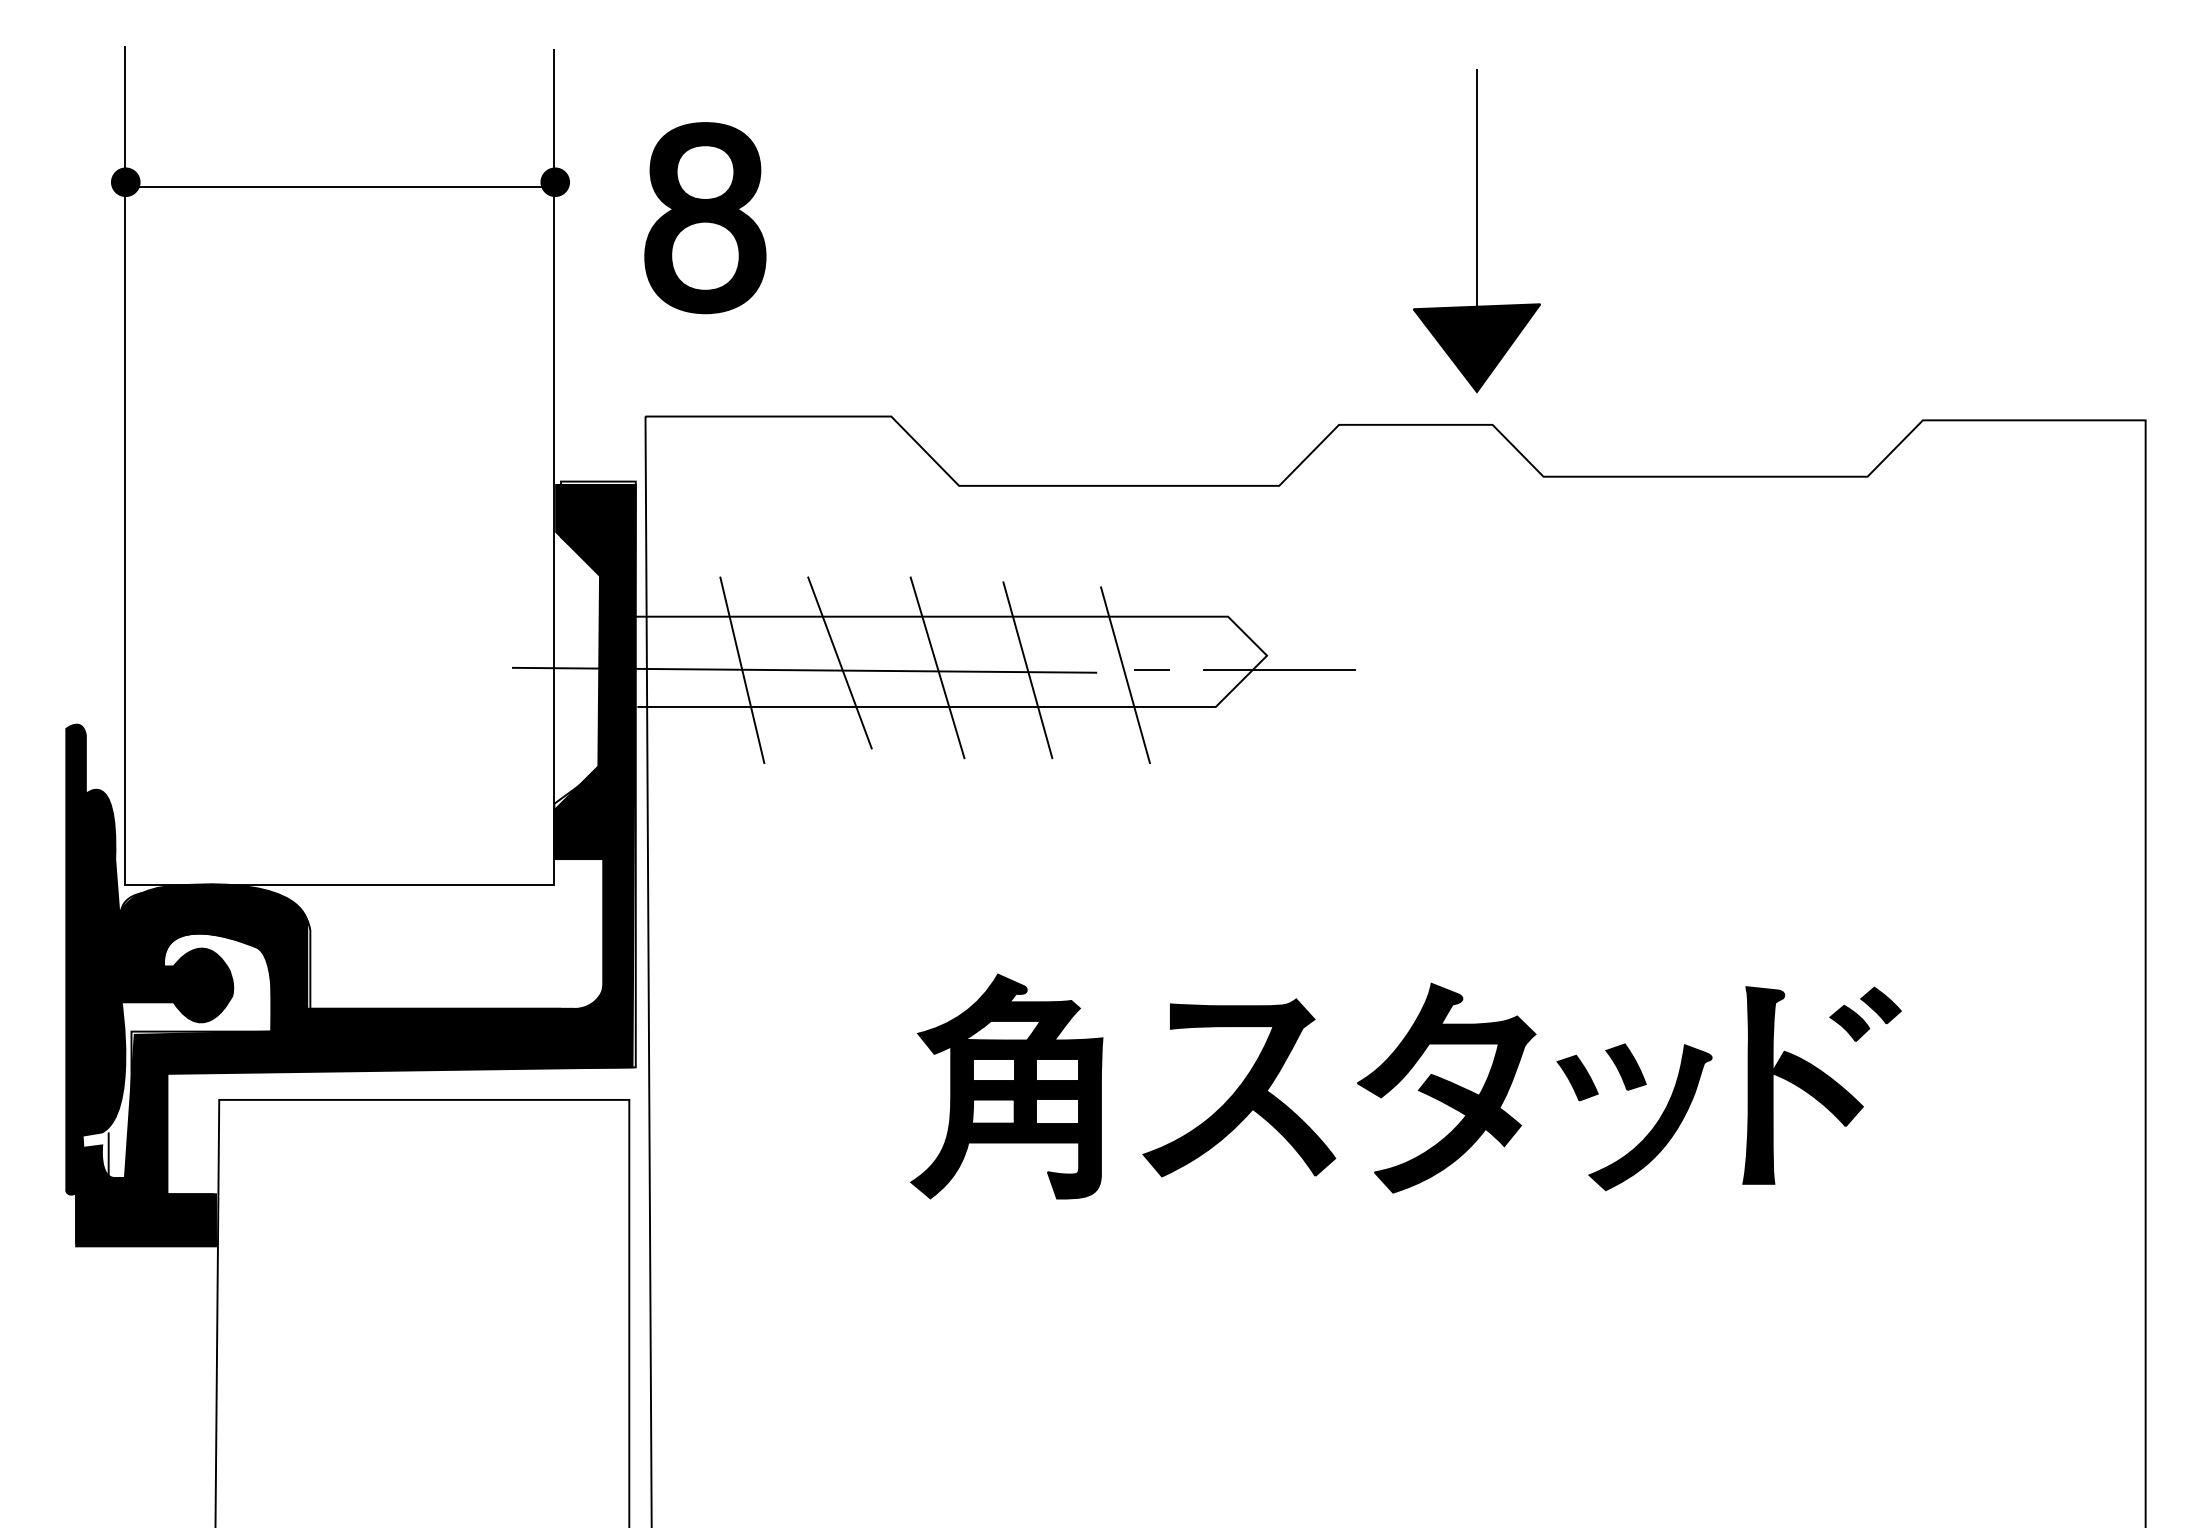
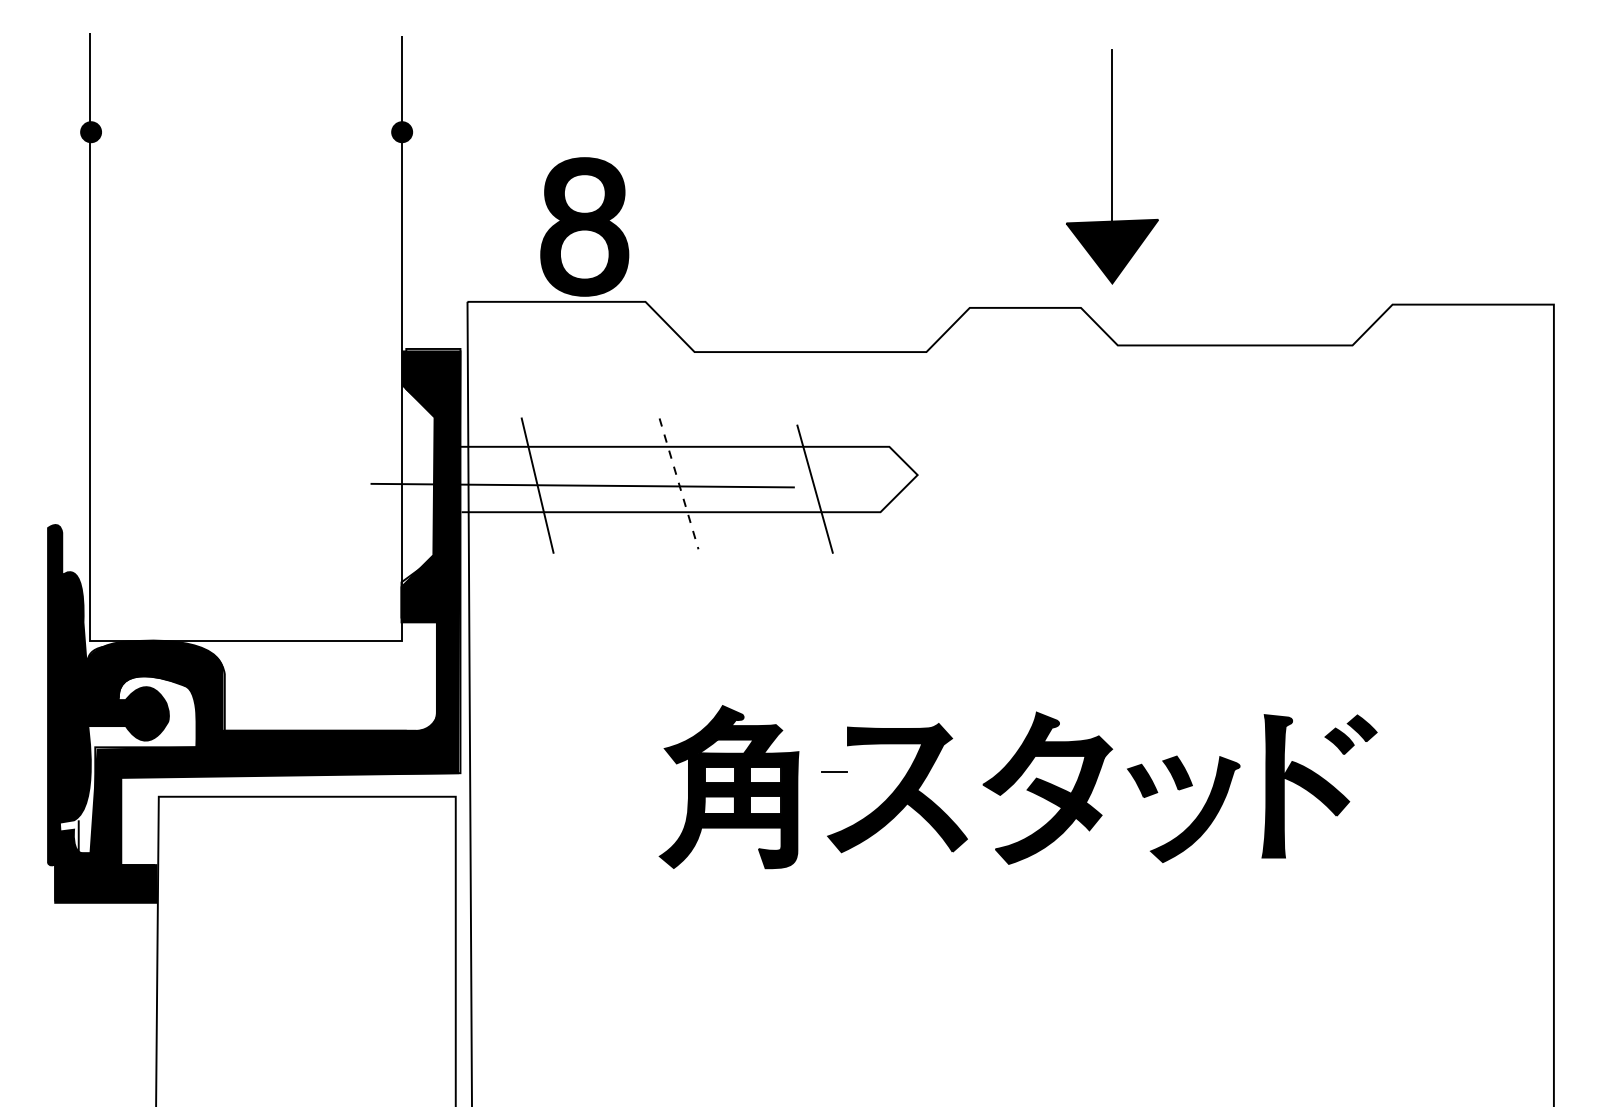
line: (336, 187) -> (243, 135), removed
part: (705, 218) -> (584, 227), moved
part: (1476, 231) -> (1112, 167), moved
line: (839, 662) -> (608, 479), removed
line: (937, 668) -> (678, 484), solid -> dashed
line: (1151, 669) -> (833, 771), moved
line: (1027, 670) -> (744, 485), removed
line: (1278, 670) -> (925, 485), removed

